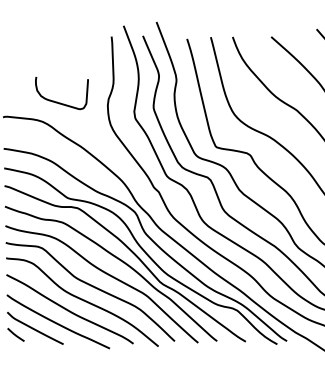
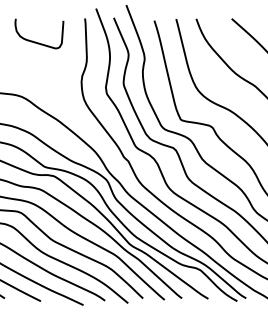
curve: (57, 101) -> (35, 41), moved

